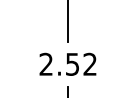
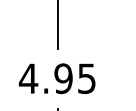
text: (67, 63) -> (56, 77), 2.52 -> 4.95

